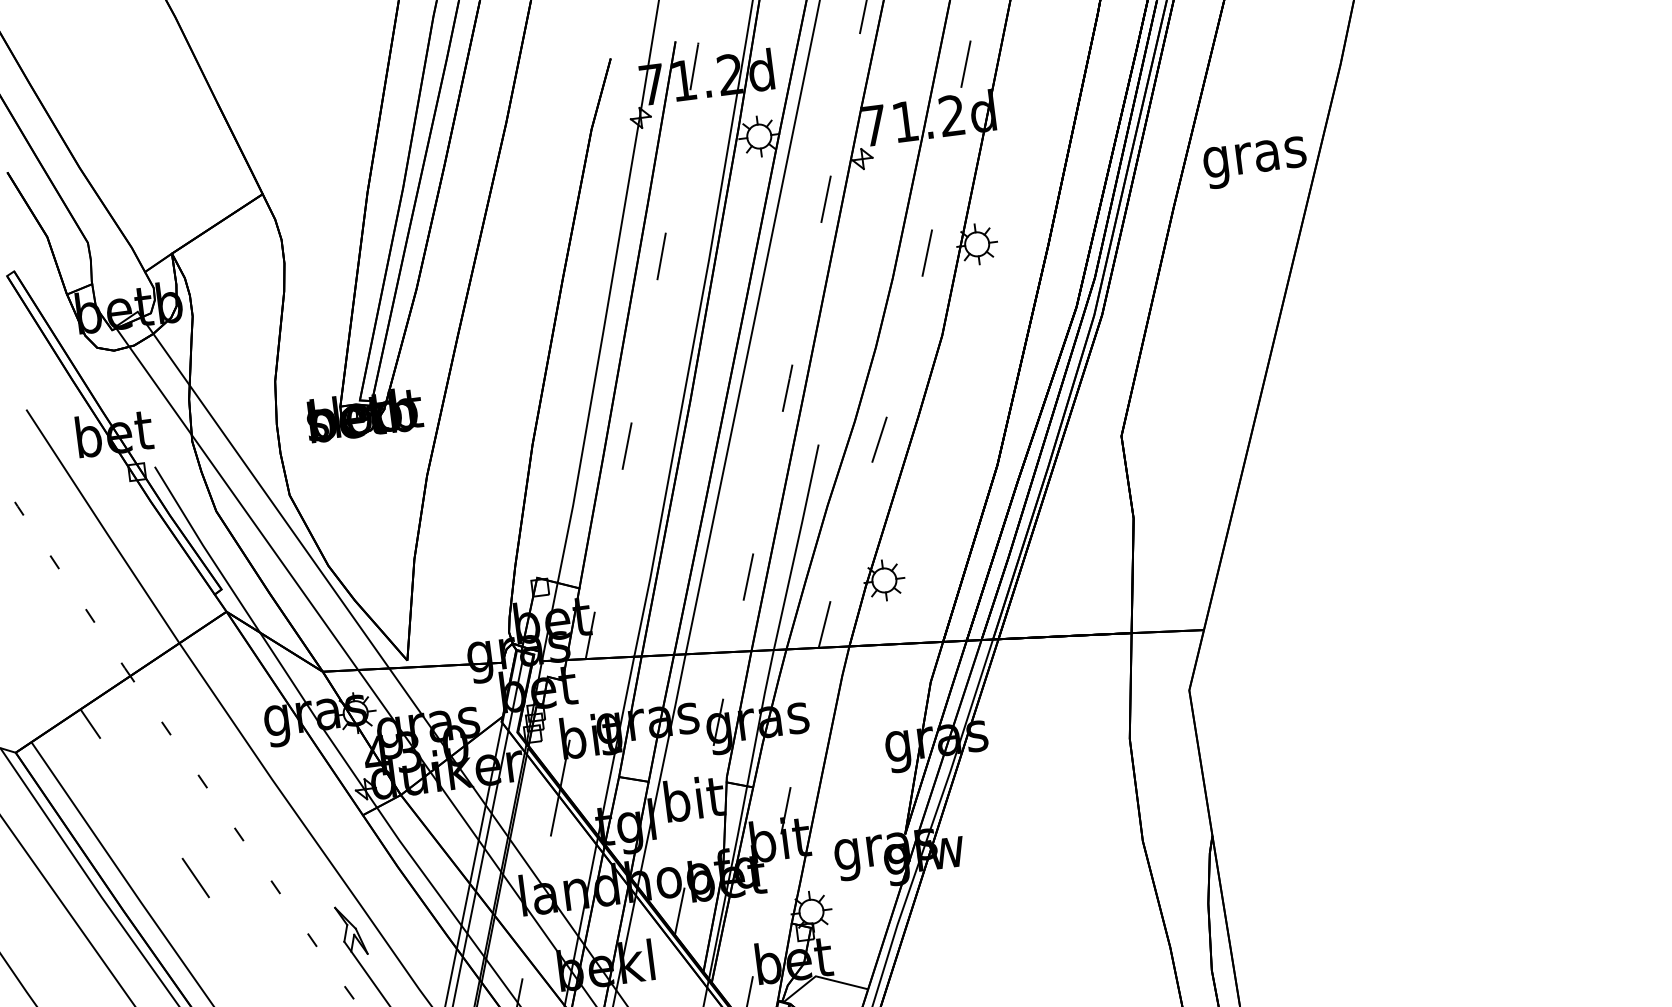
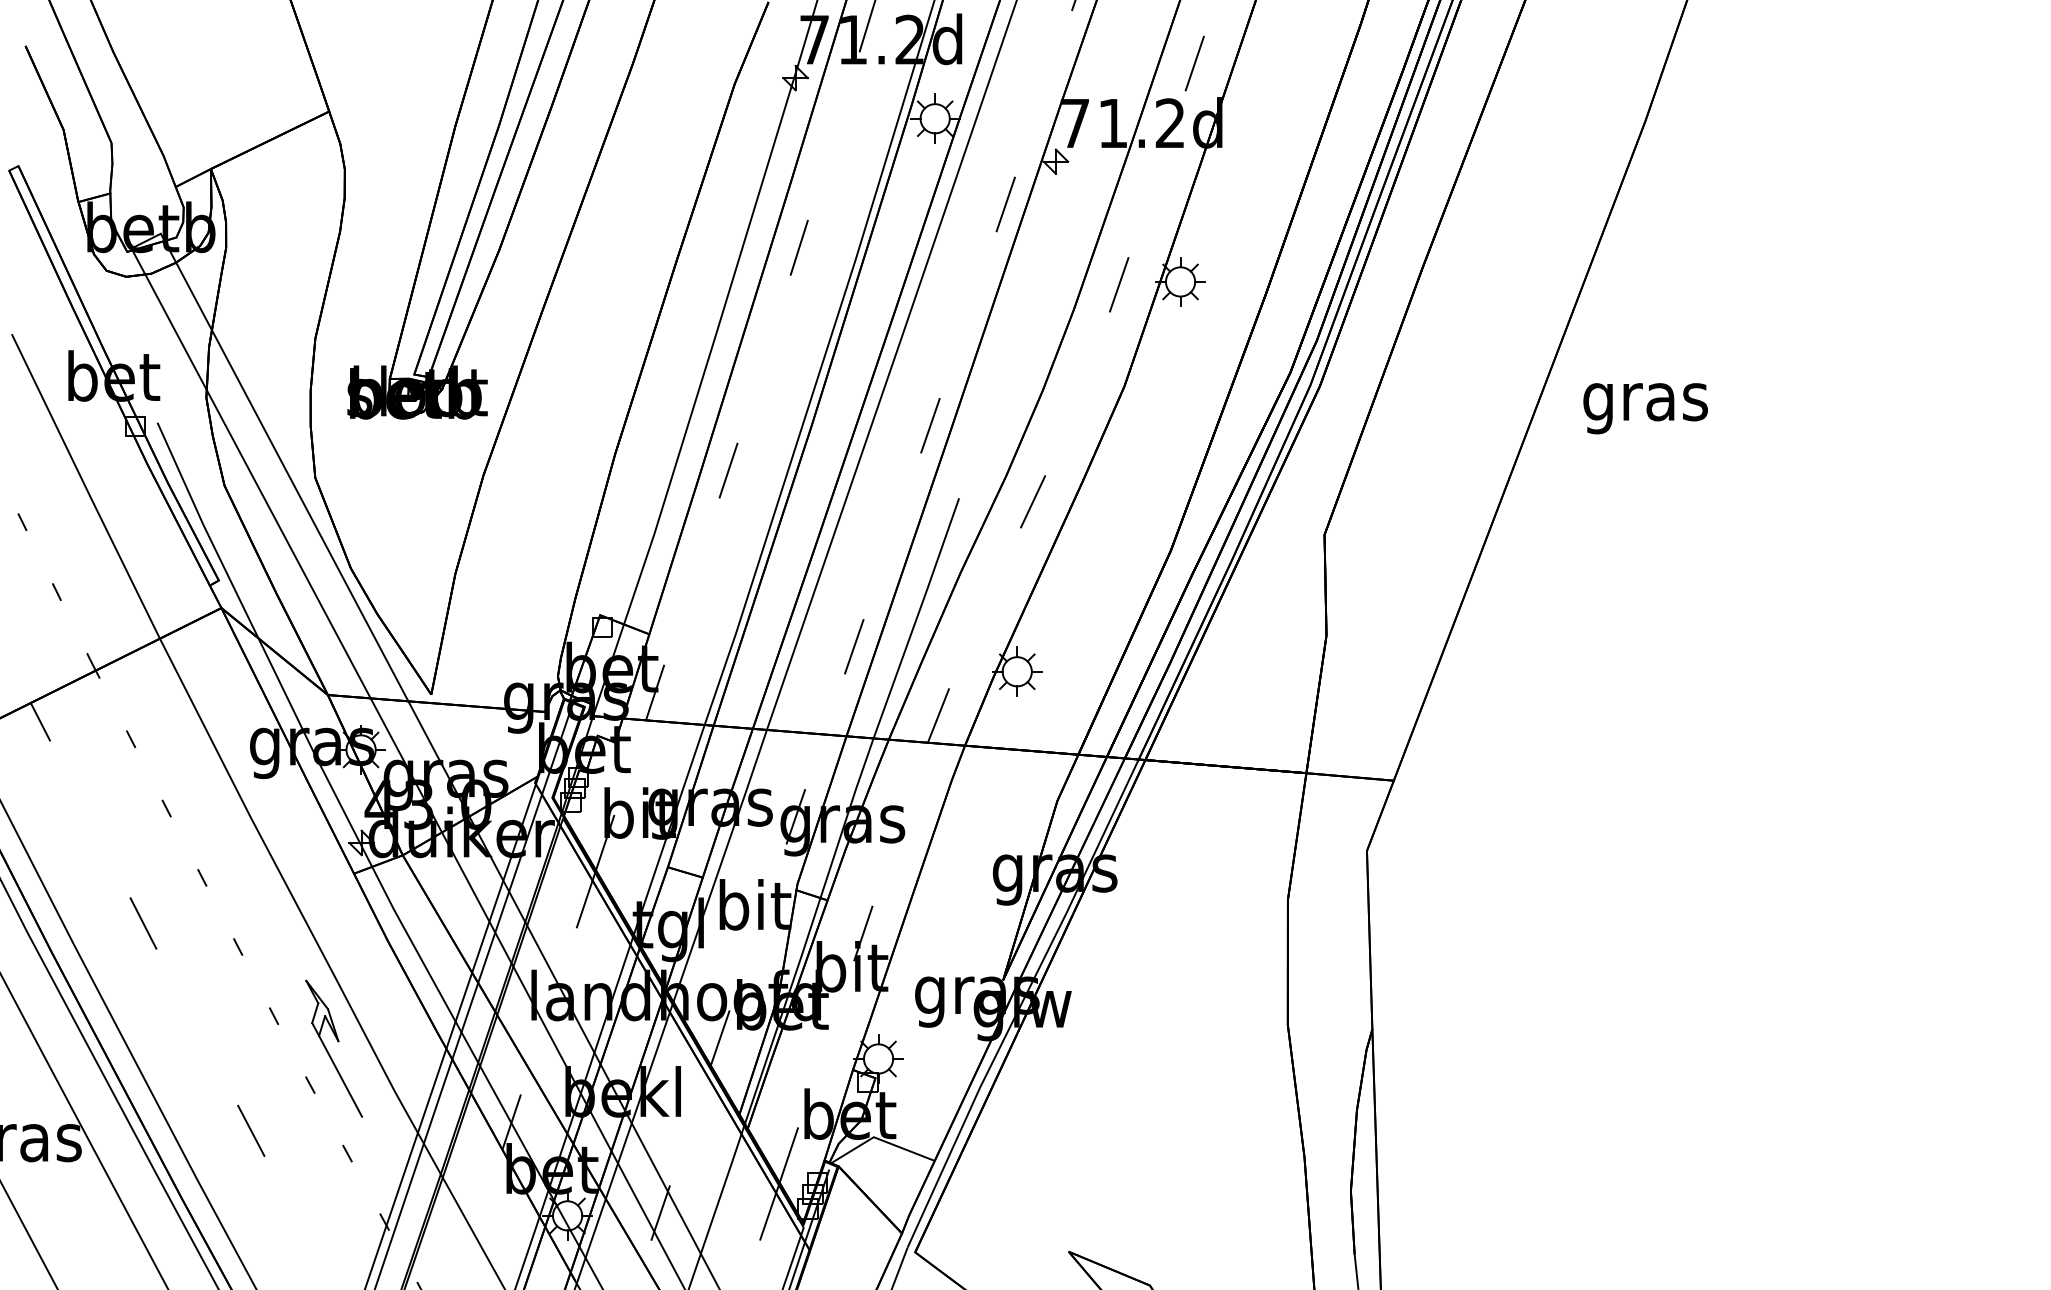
text: (1255, 162) -> (1645, 408), moved

